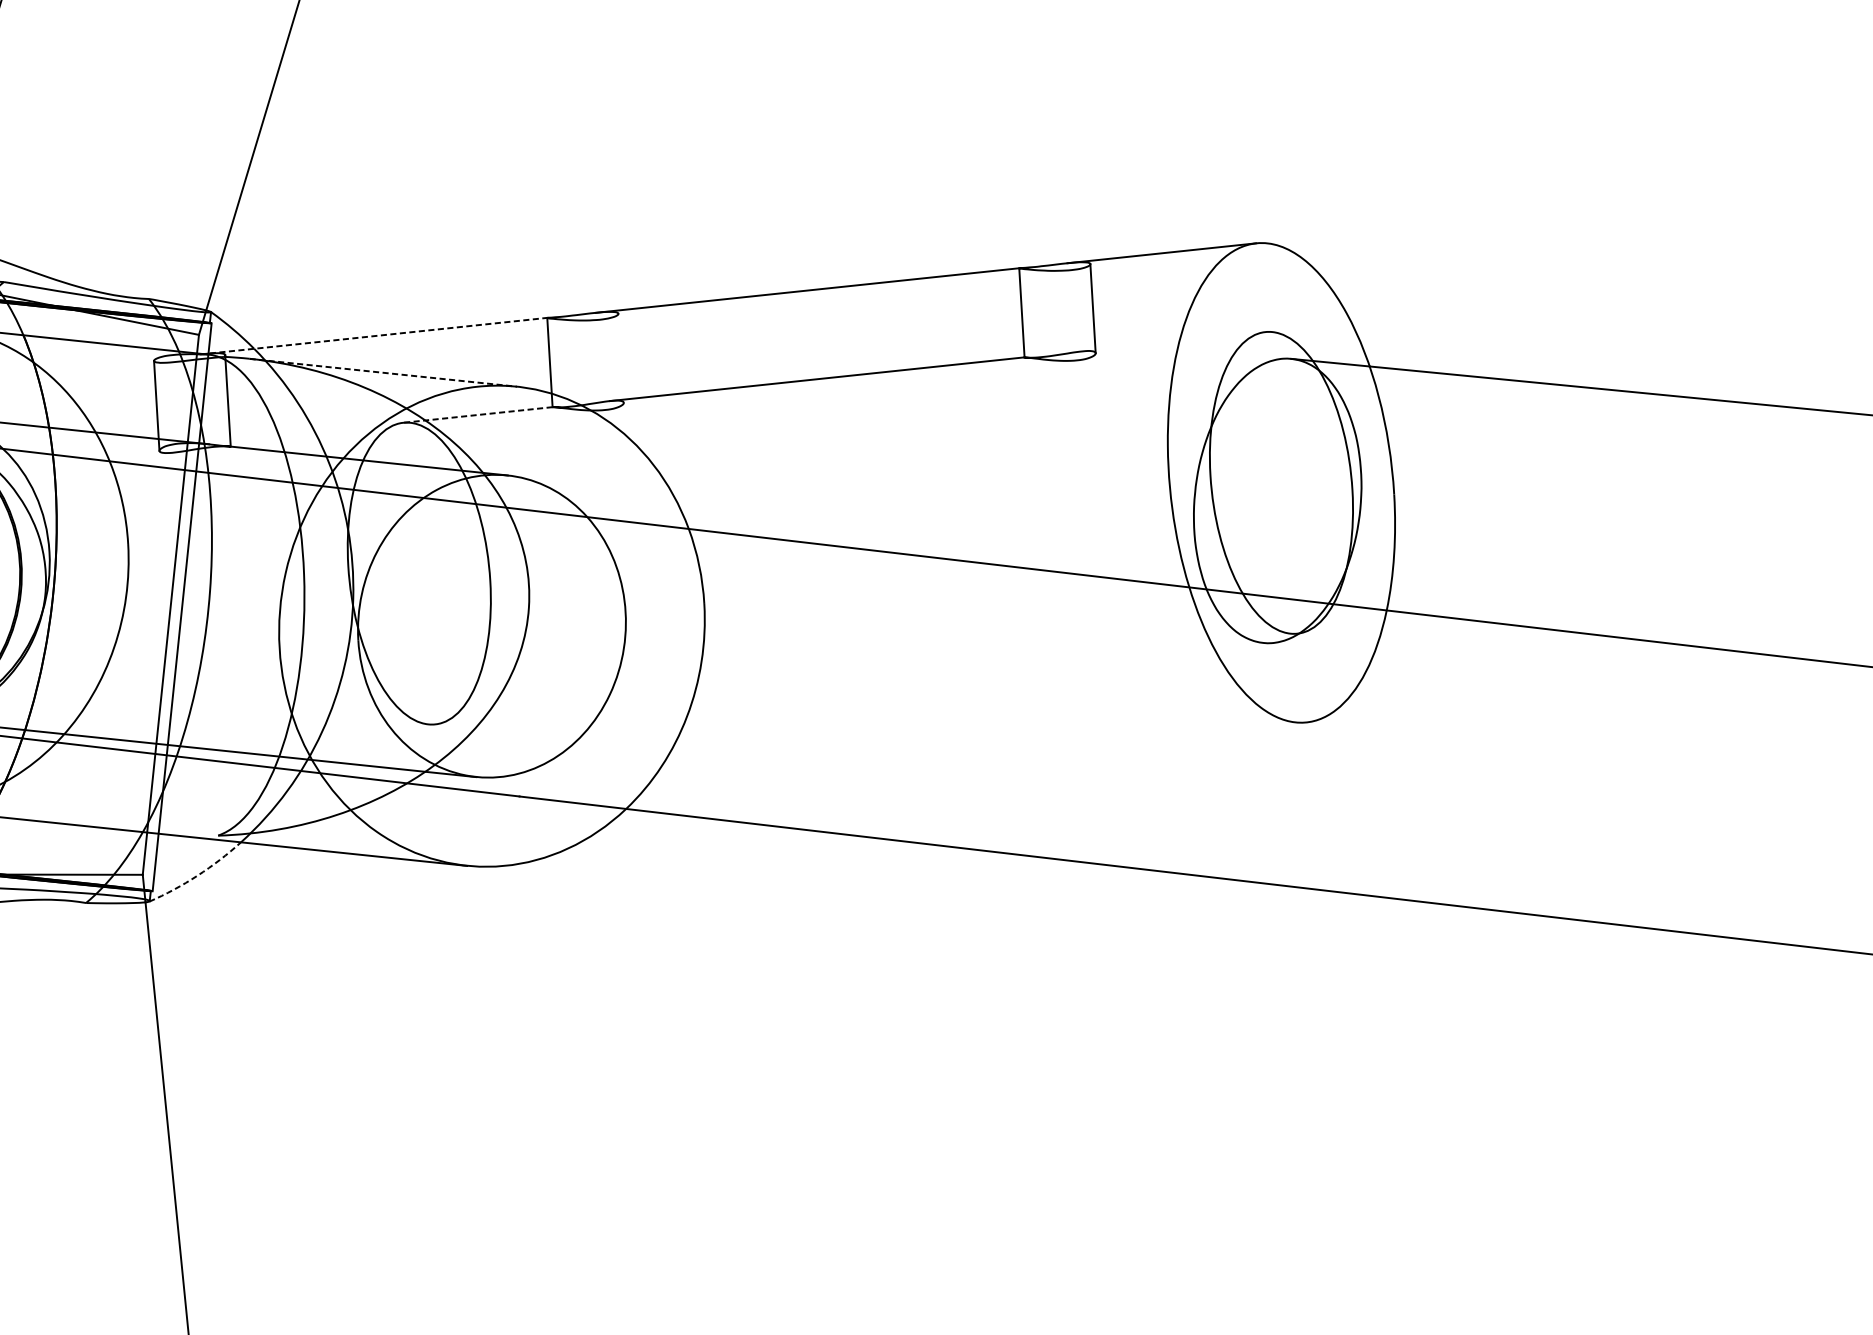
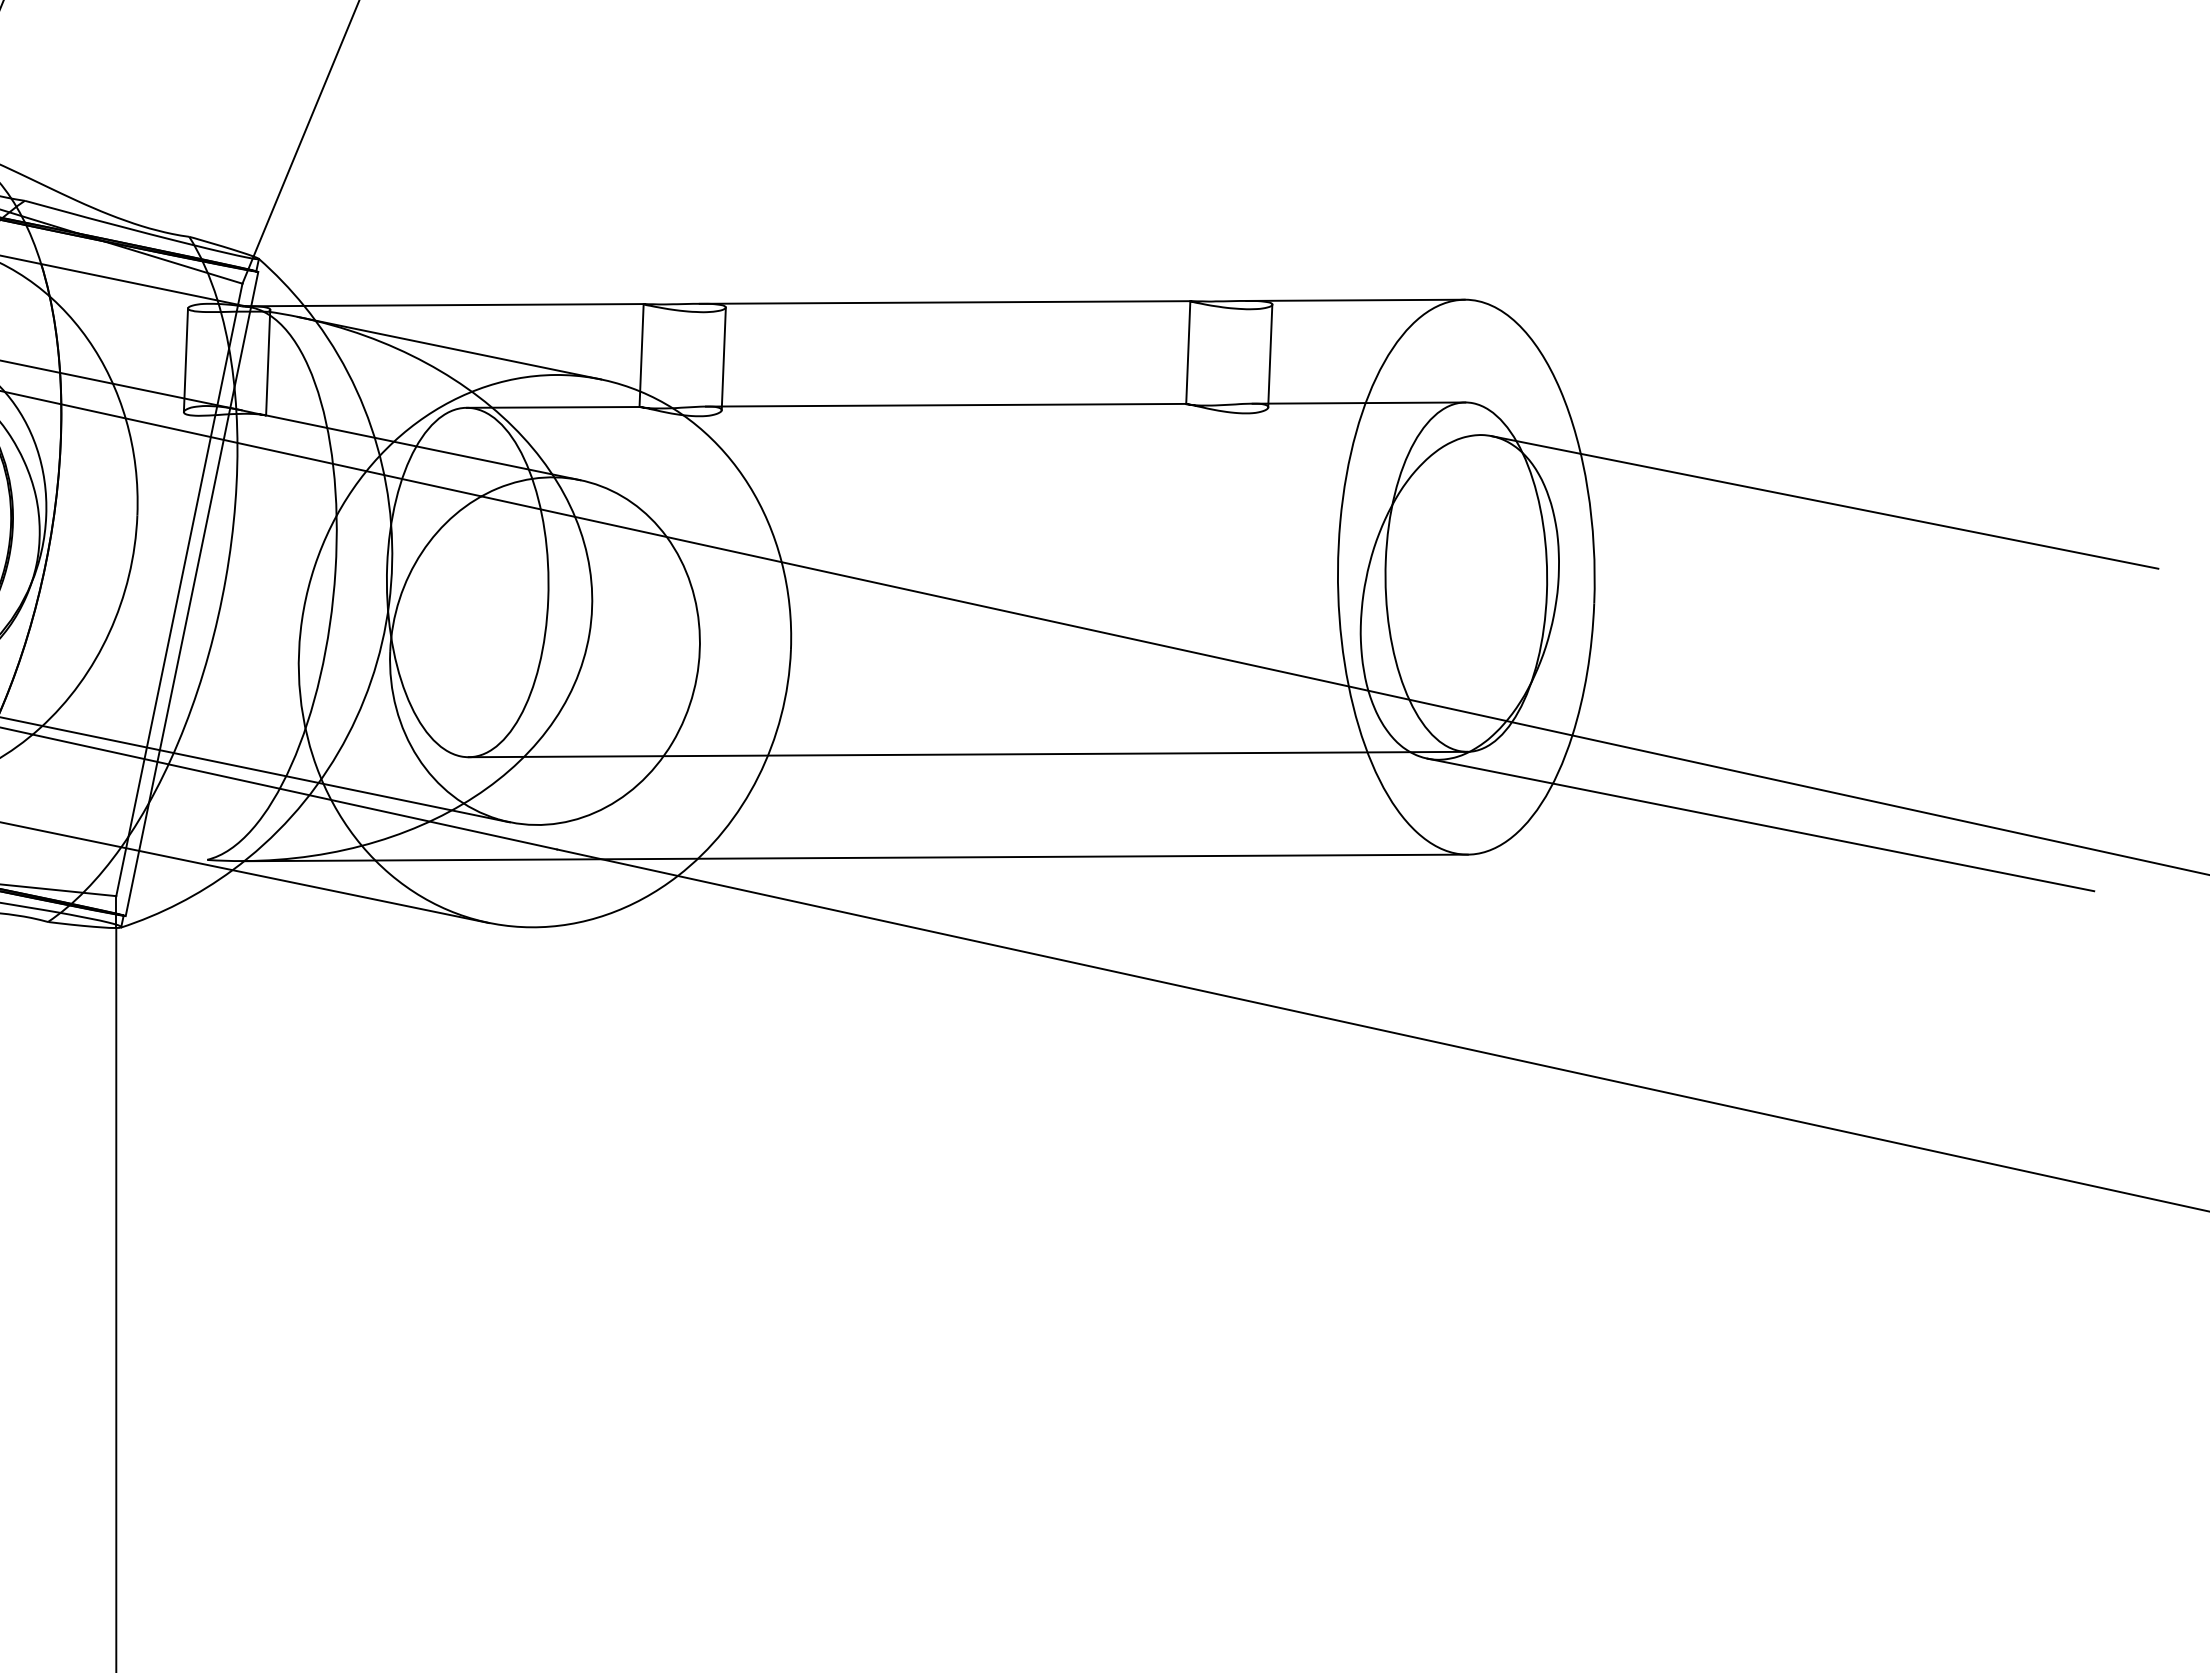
line: (375, 336) -> (444, 305), dashed -> solid
line: (1173, 341) -> (1358, 402), added
line: (620, 358) -> (723, 358), added
line: (383, 373) -> (449, 348), dashed -> solid
line: (477, 415) -> (552, 407), dashed -> solid
line: (1556, 671) -> (1760, 824), added
line: (865, 679) -> (967, 754), added
line: (777, 777) -> (855, 857), added
arc: (197, 875) -> (178, 903), dashed -> solid

